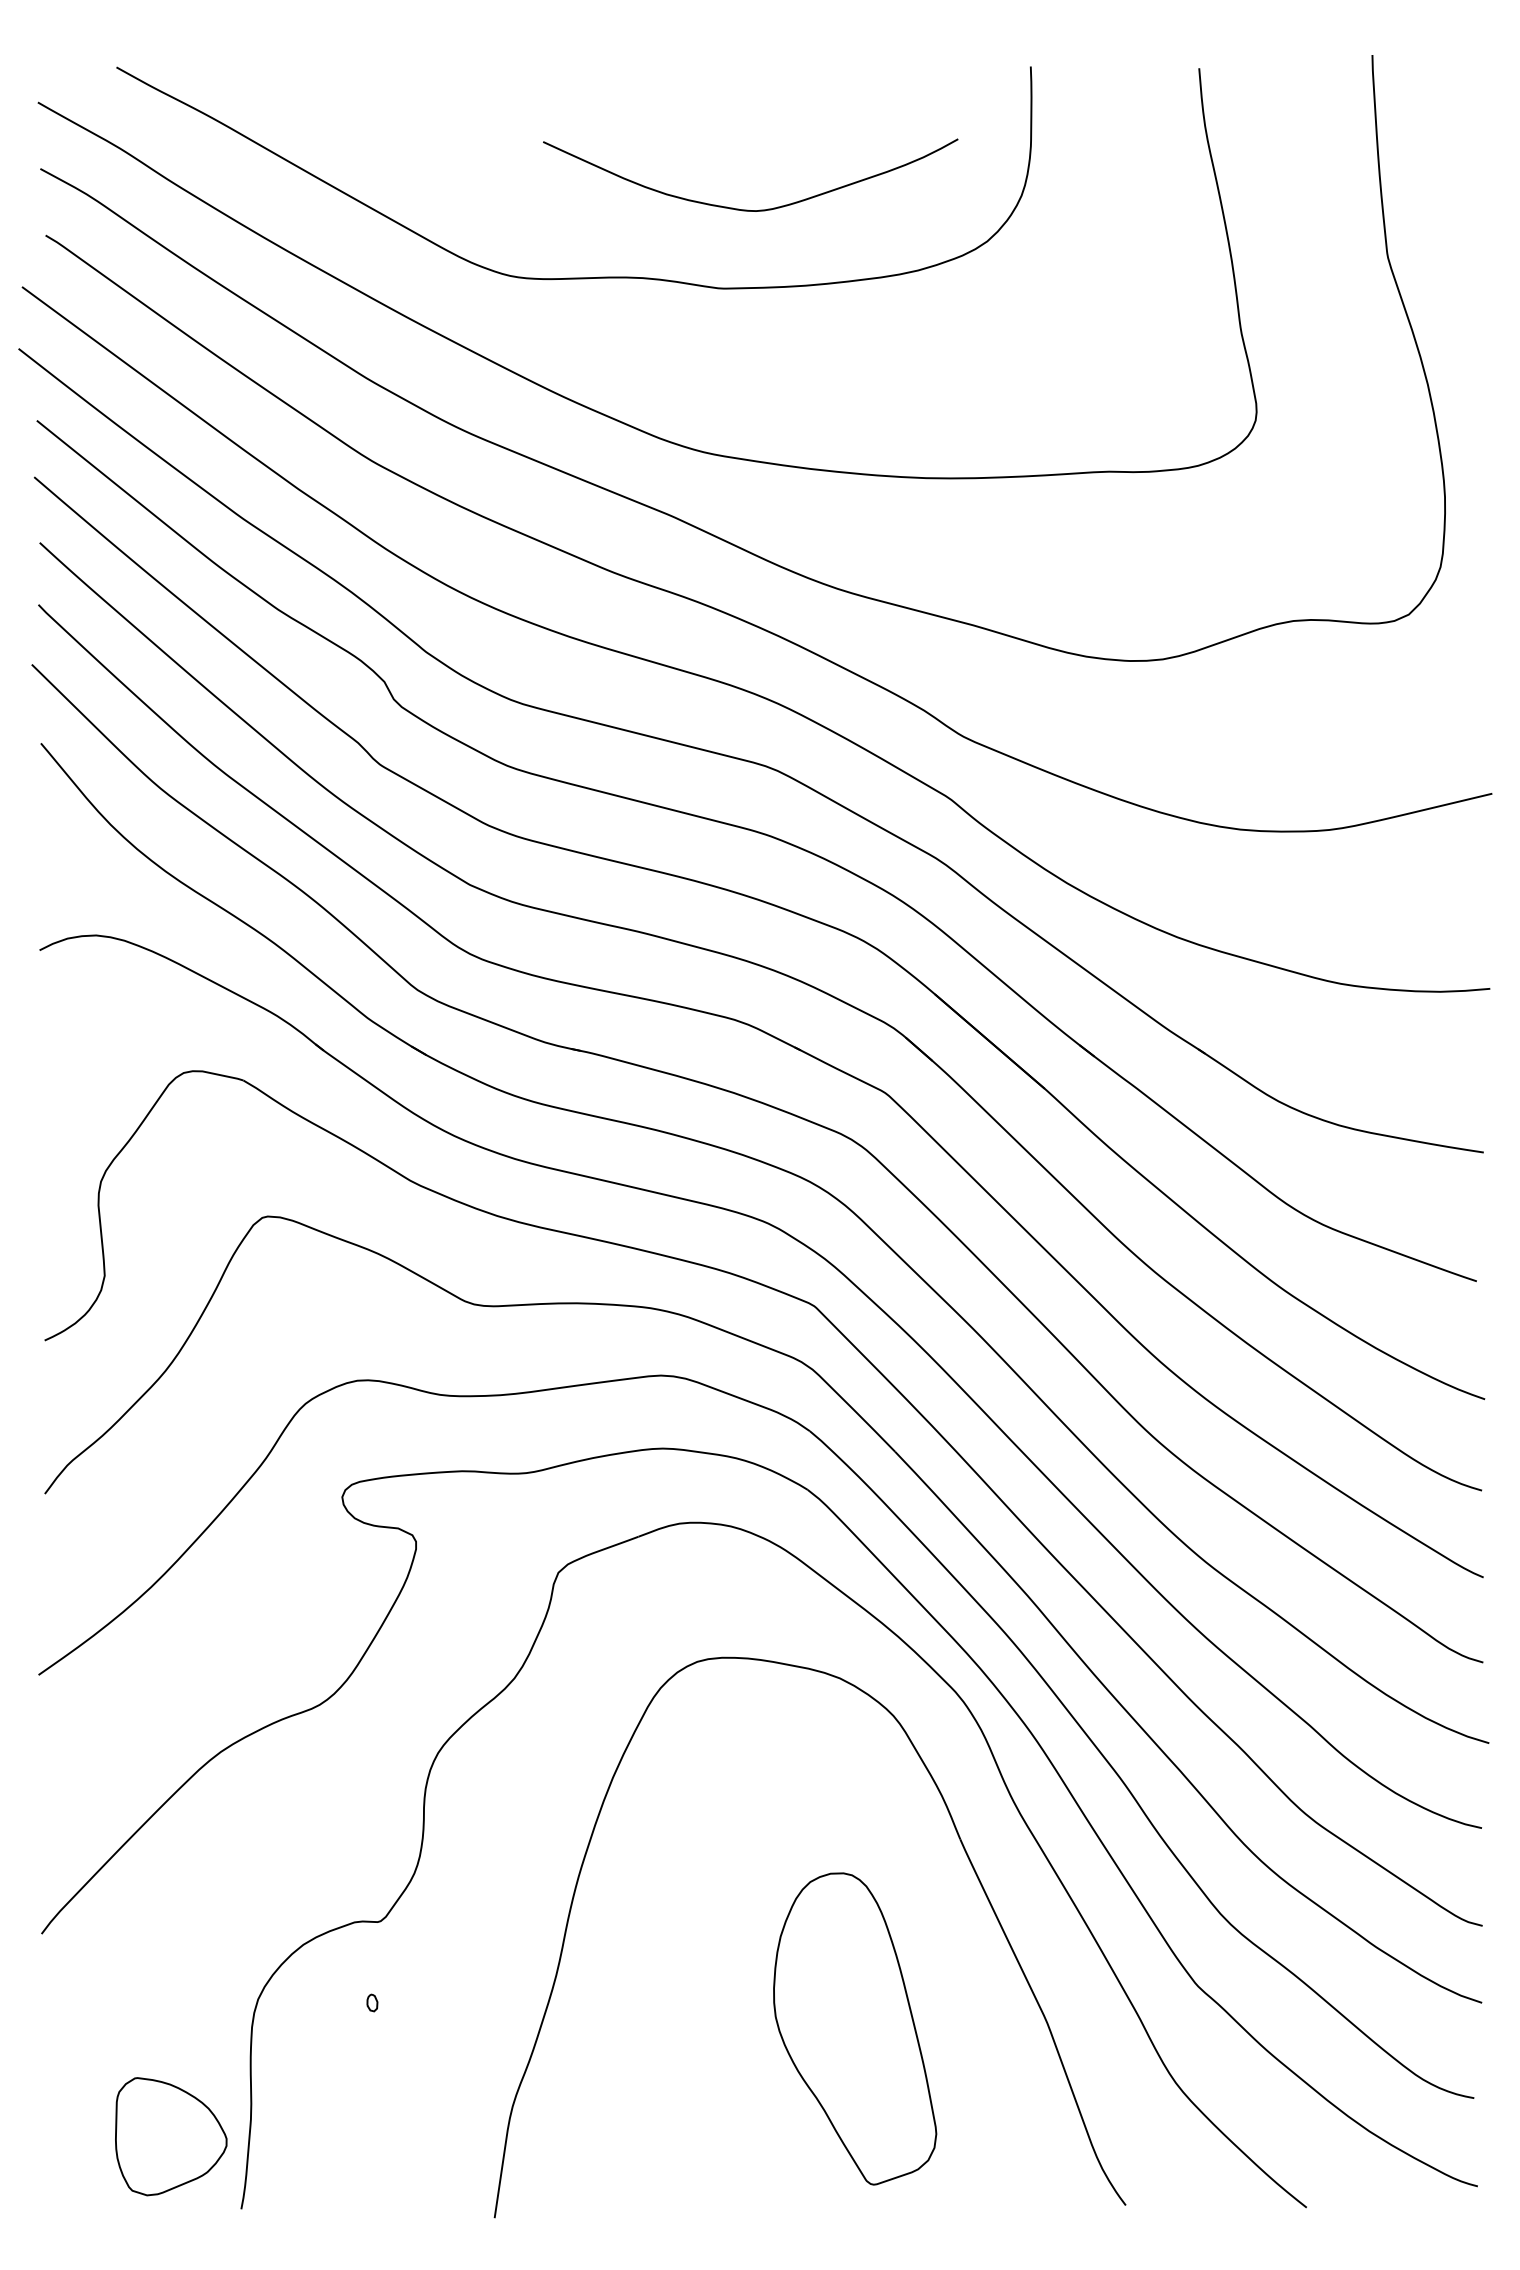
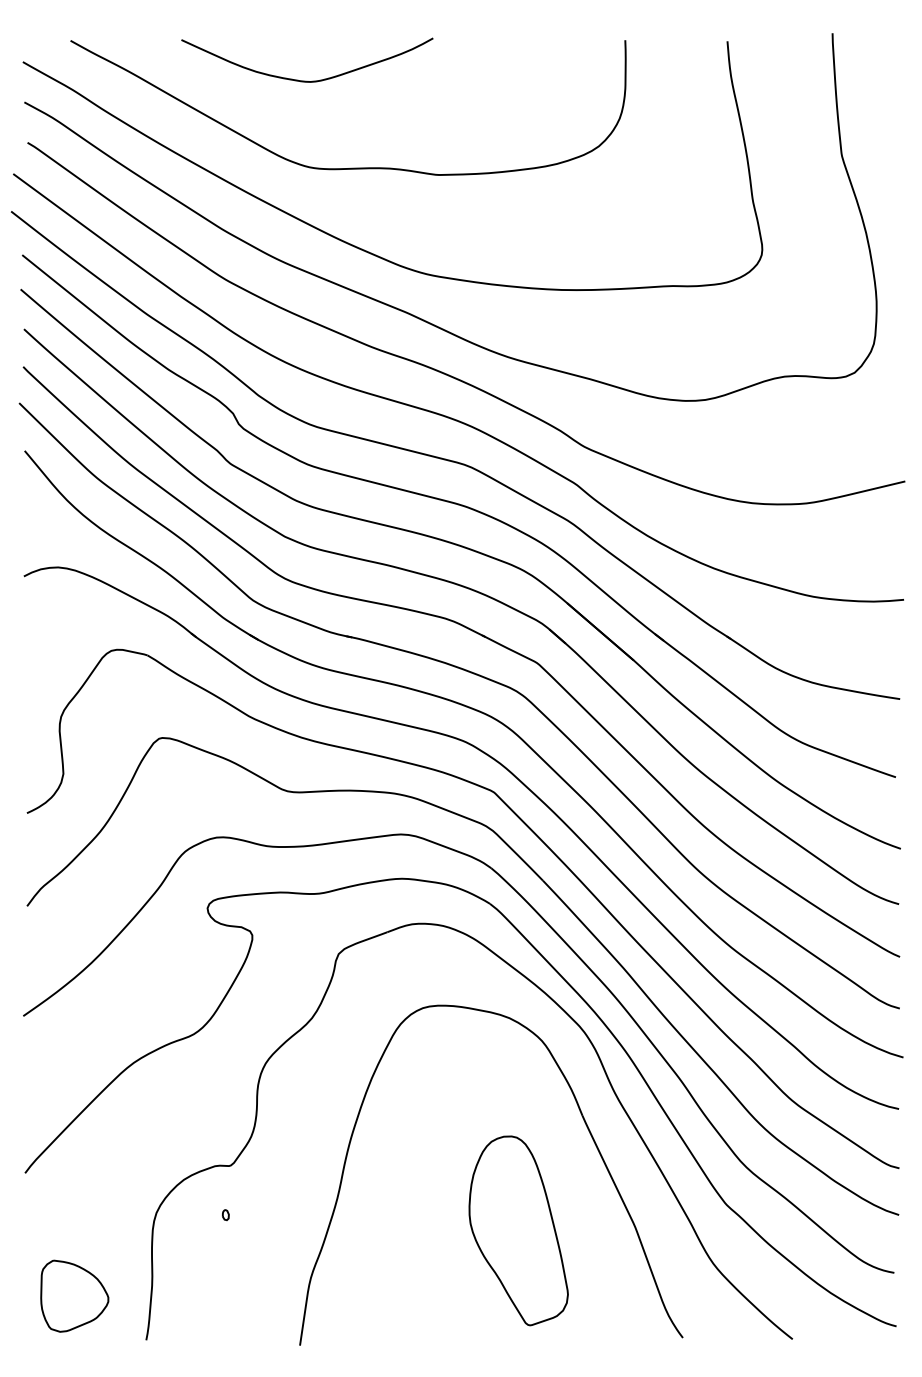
curve: (749, 208) -> (306, 80), moved
part: (170, 2135) -> (74, 1295), moved

